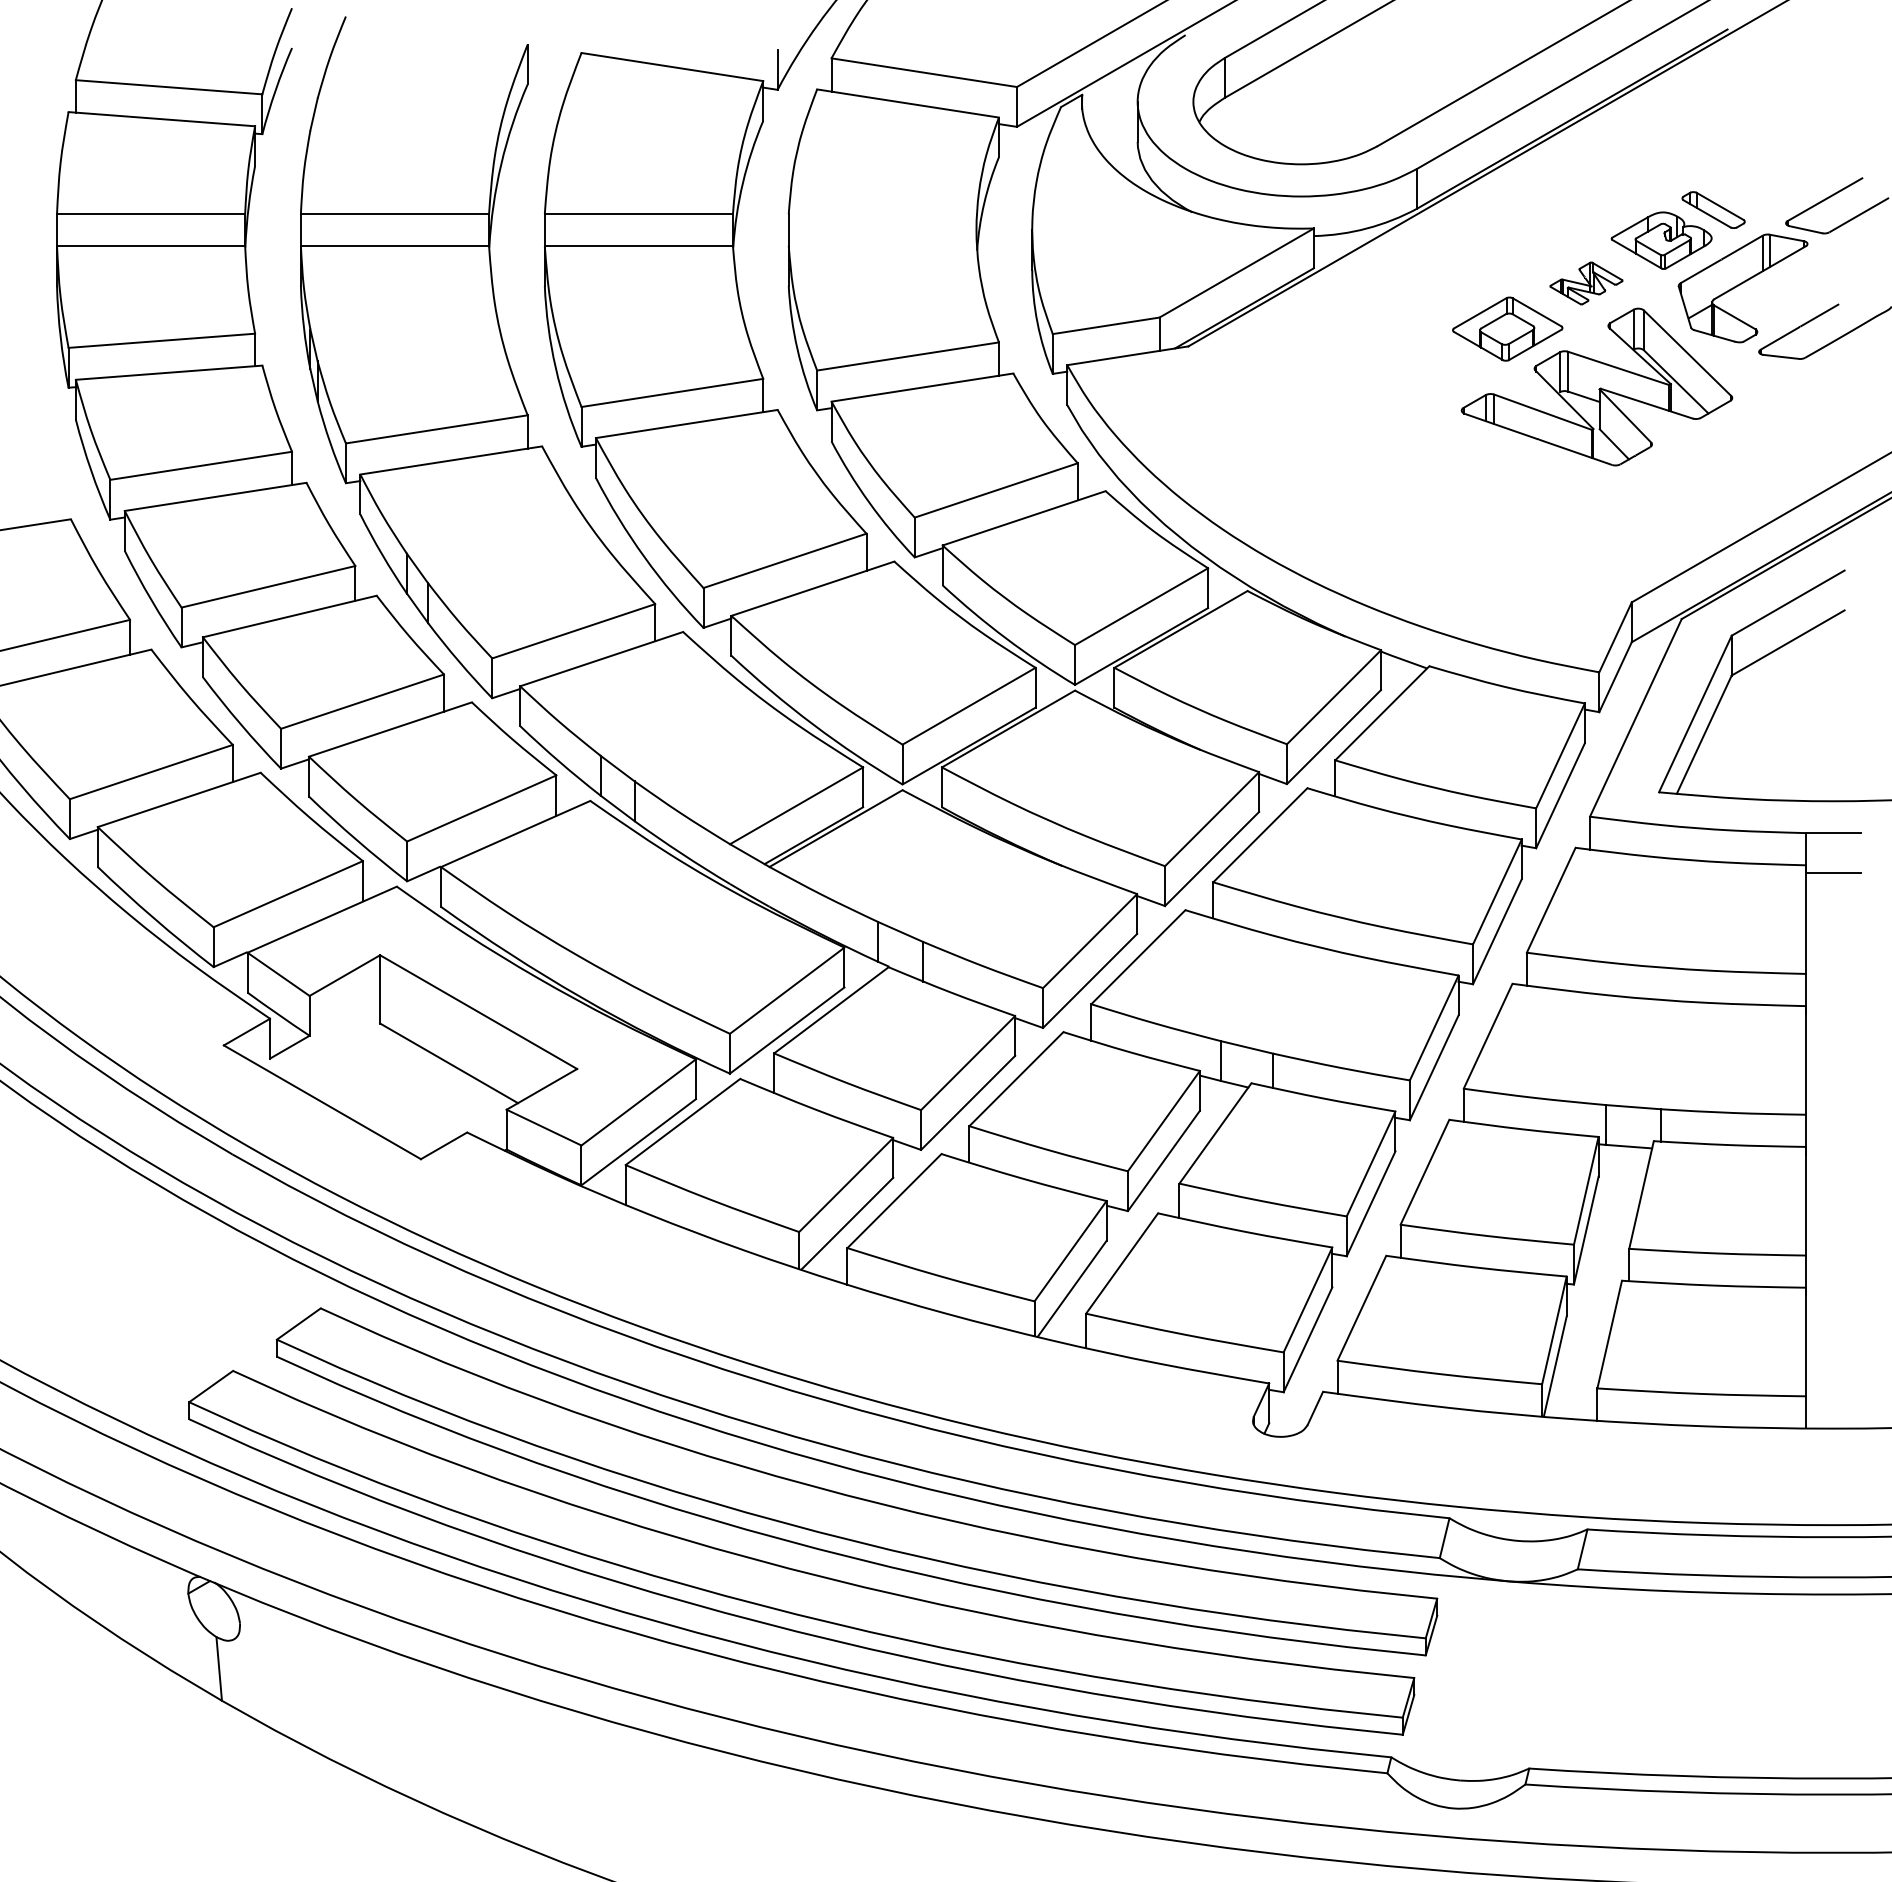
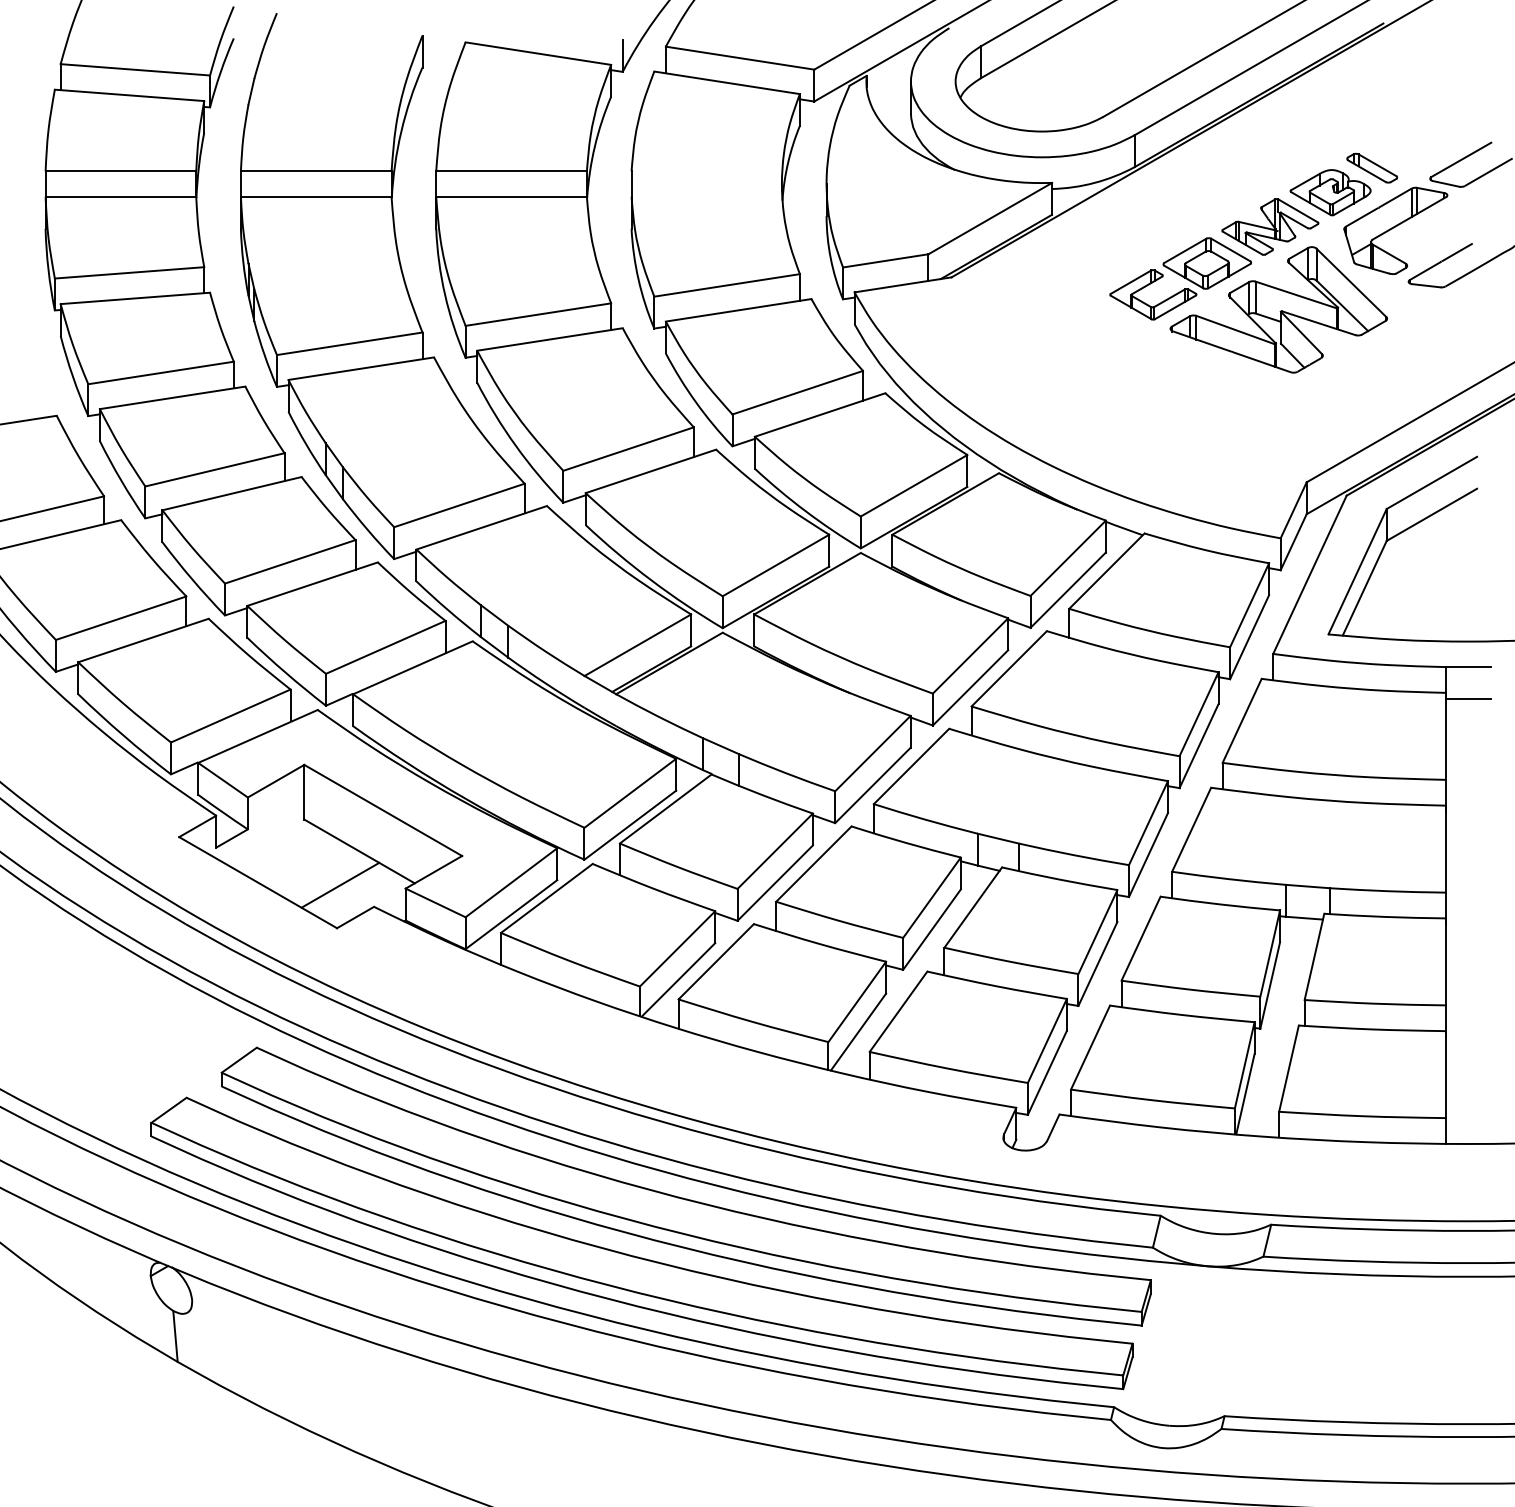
part: (1586, 283) -> (1270, 226), size x1.67
part: (1431, 358) -> (1146, 287), added
line: (424, 1105) -> (339, 885), added

